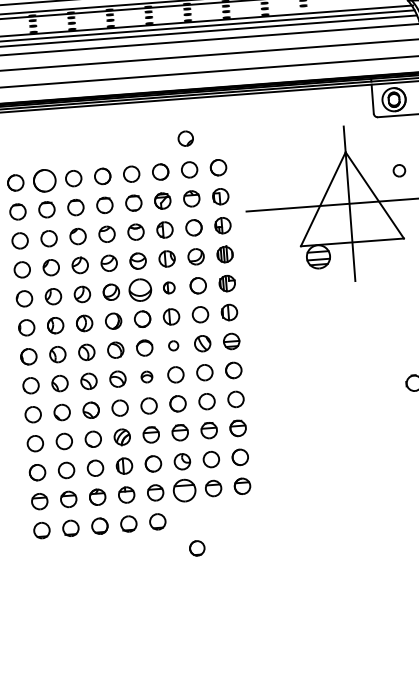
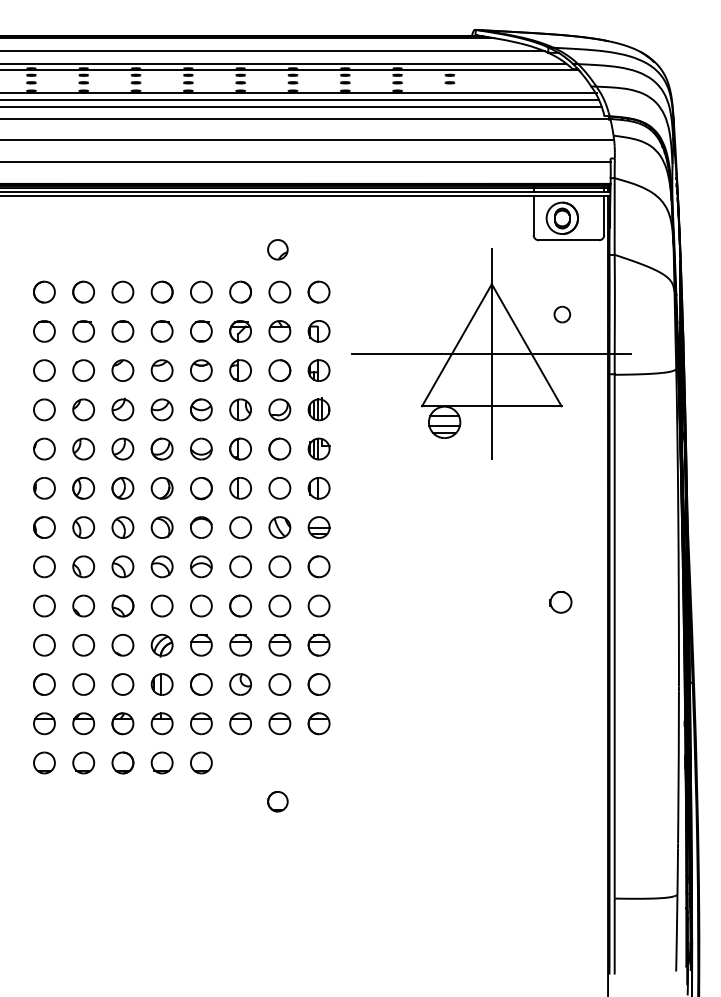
part: (44, 180) -> (83, 291), size x0.71
part: (169, 287) -> (240, 448), size x1.43
part: (140, 289) -> (201, 448), size x0.71
part: (173, 345) -> (240, 527), size x1.67
part: (146, 376) -> (201, 566), size x1.43
part: (184, 490) -> (240, 723), size x0.71
part: (197, 548) -> (277, 801), moved

